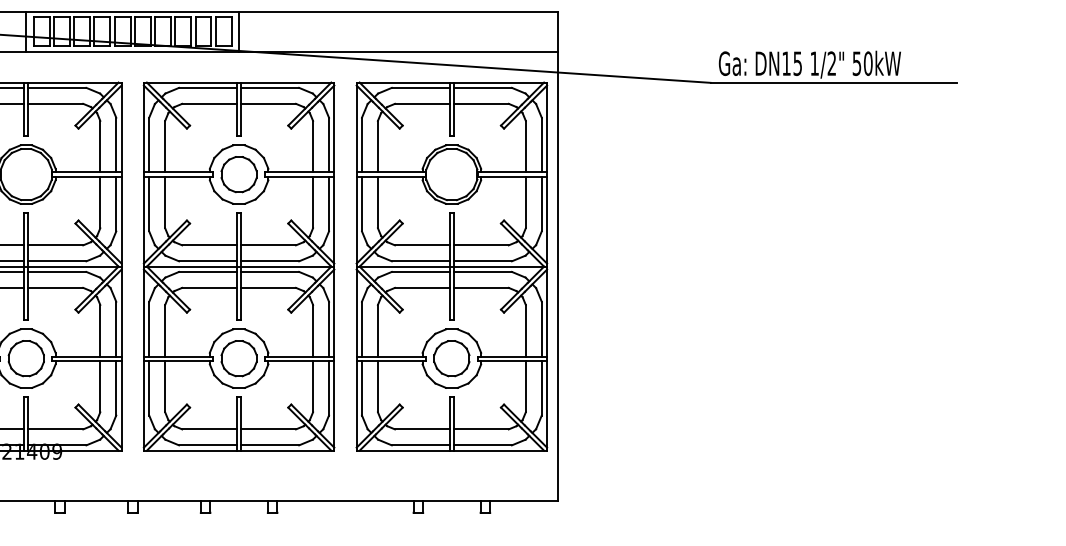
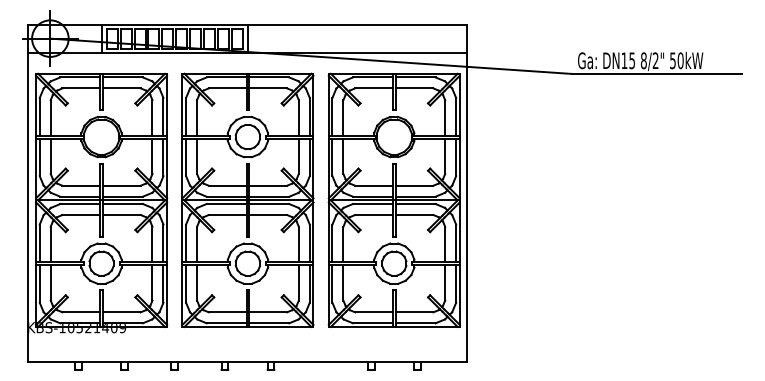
text: (814, 63) -> (643, 60), 1/2" -> 8/2"

